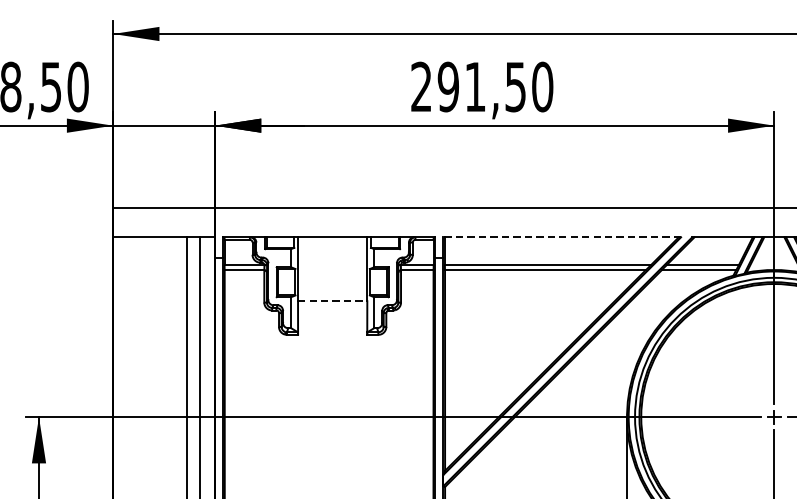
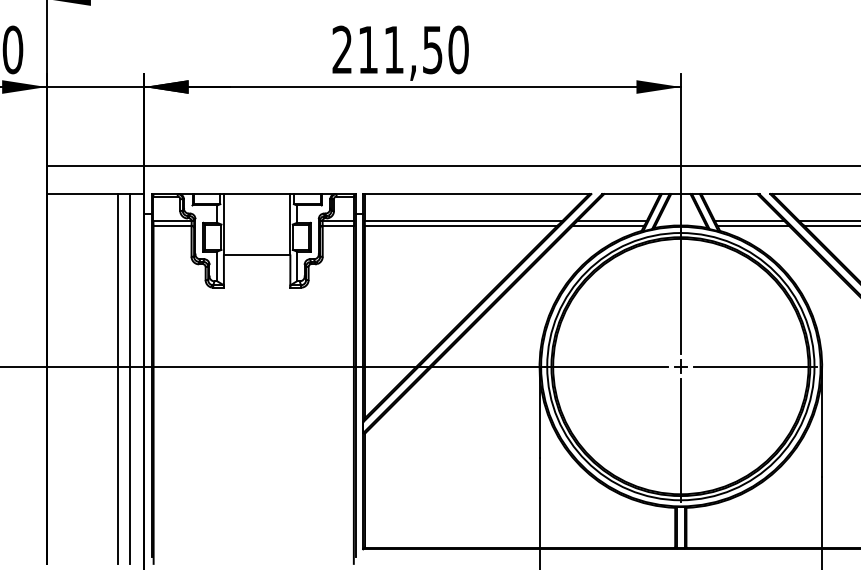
text: (448, 86) -> (368, 49), 291,50 -> 211,50
line: (561, 237) -> (476, 194), dashed -> solid
line: (333, 301) -> (257, 255), dashed -> solid

